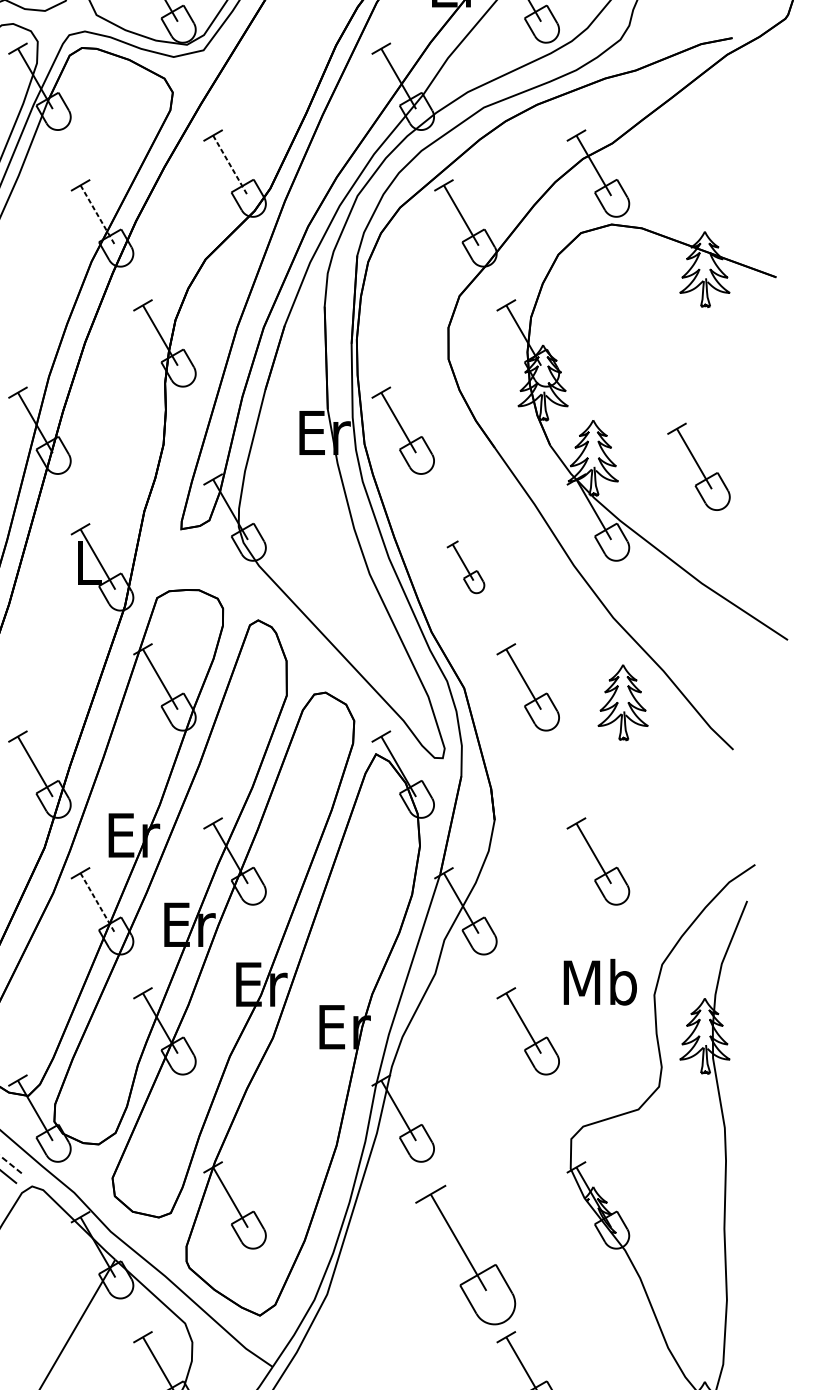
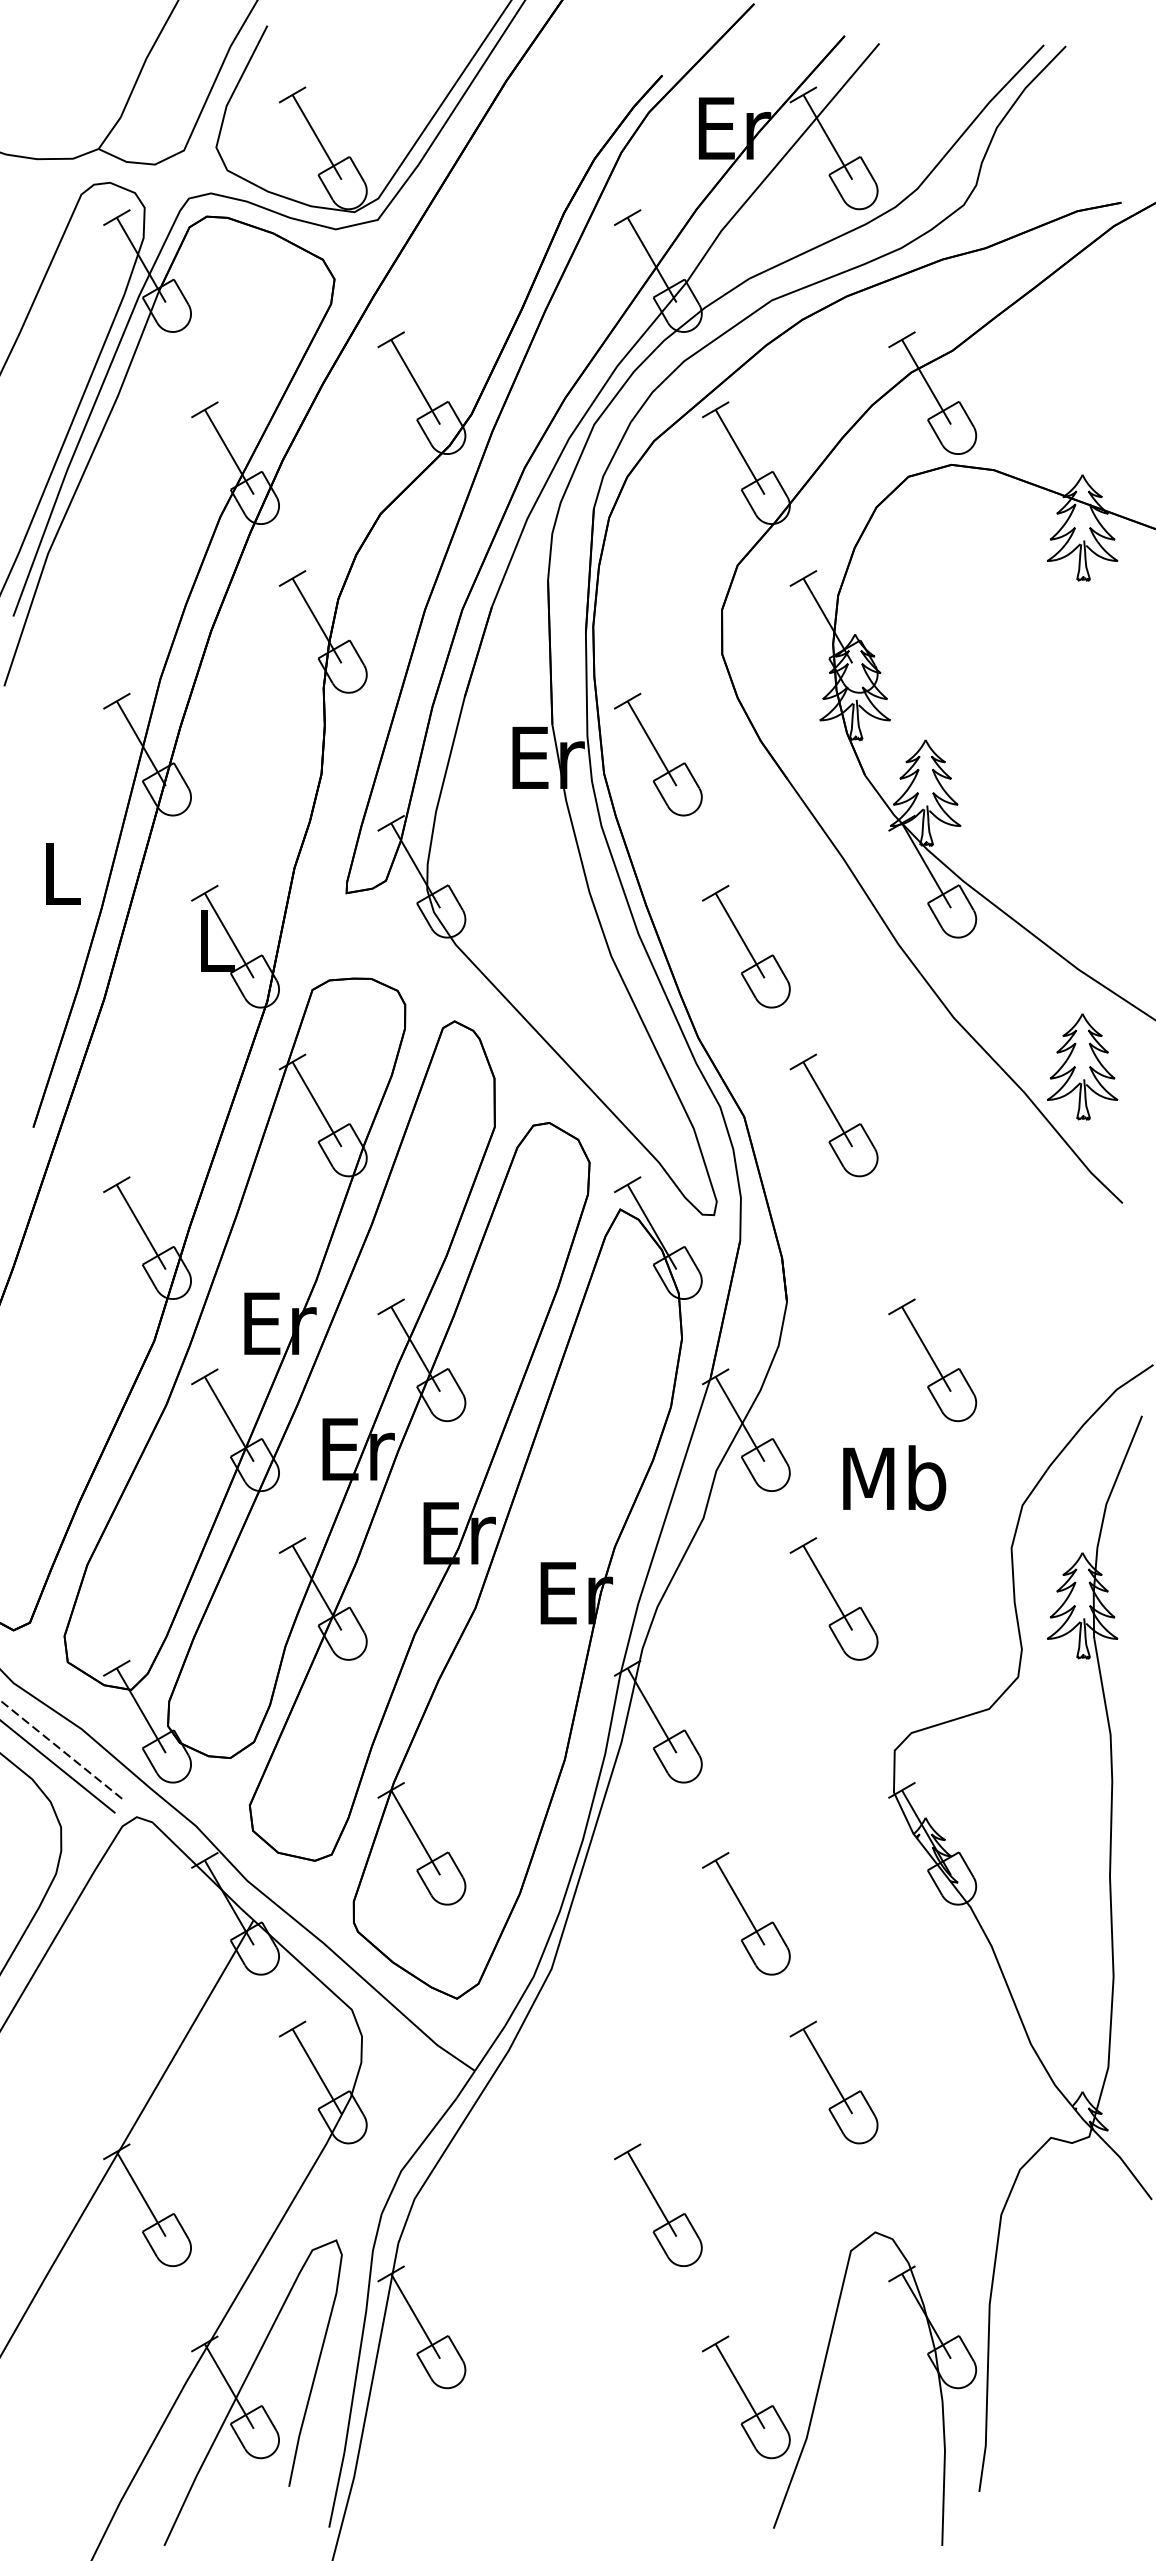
line: (230, 165) -> (415, 382), dashed -> solid
line: (98, 215) -> (229, 452), dashed -> solid
part: (698, 466) -> (1073, 805), removed
part: (465, 567) -> (746, 946), size x1.67
part: (623, 702) -> (1082, 1066), moved
line: (98, 903) -> (229, 1419), dashed -> solid
text: (600, 981) -> (894, 1477), moved
part: (465, 1254) -> (746, 1913), size x0.62

